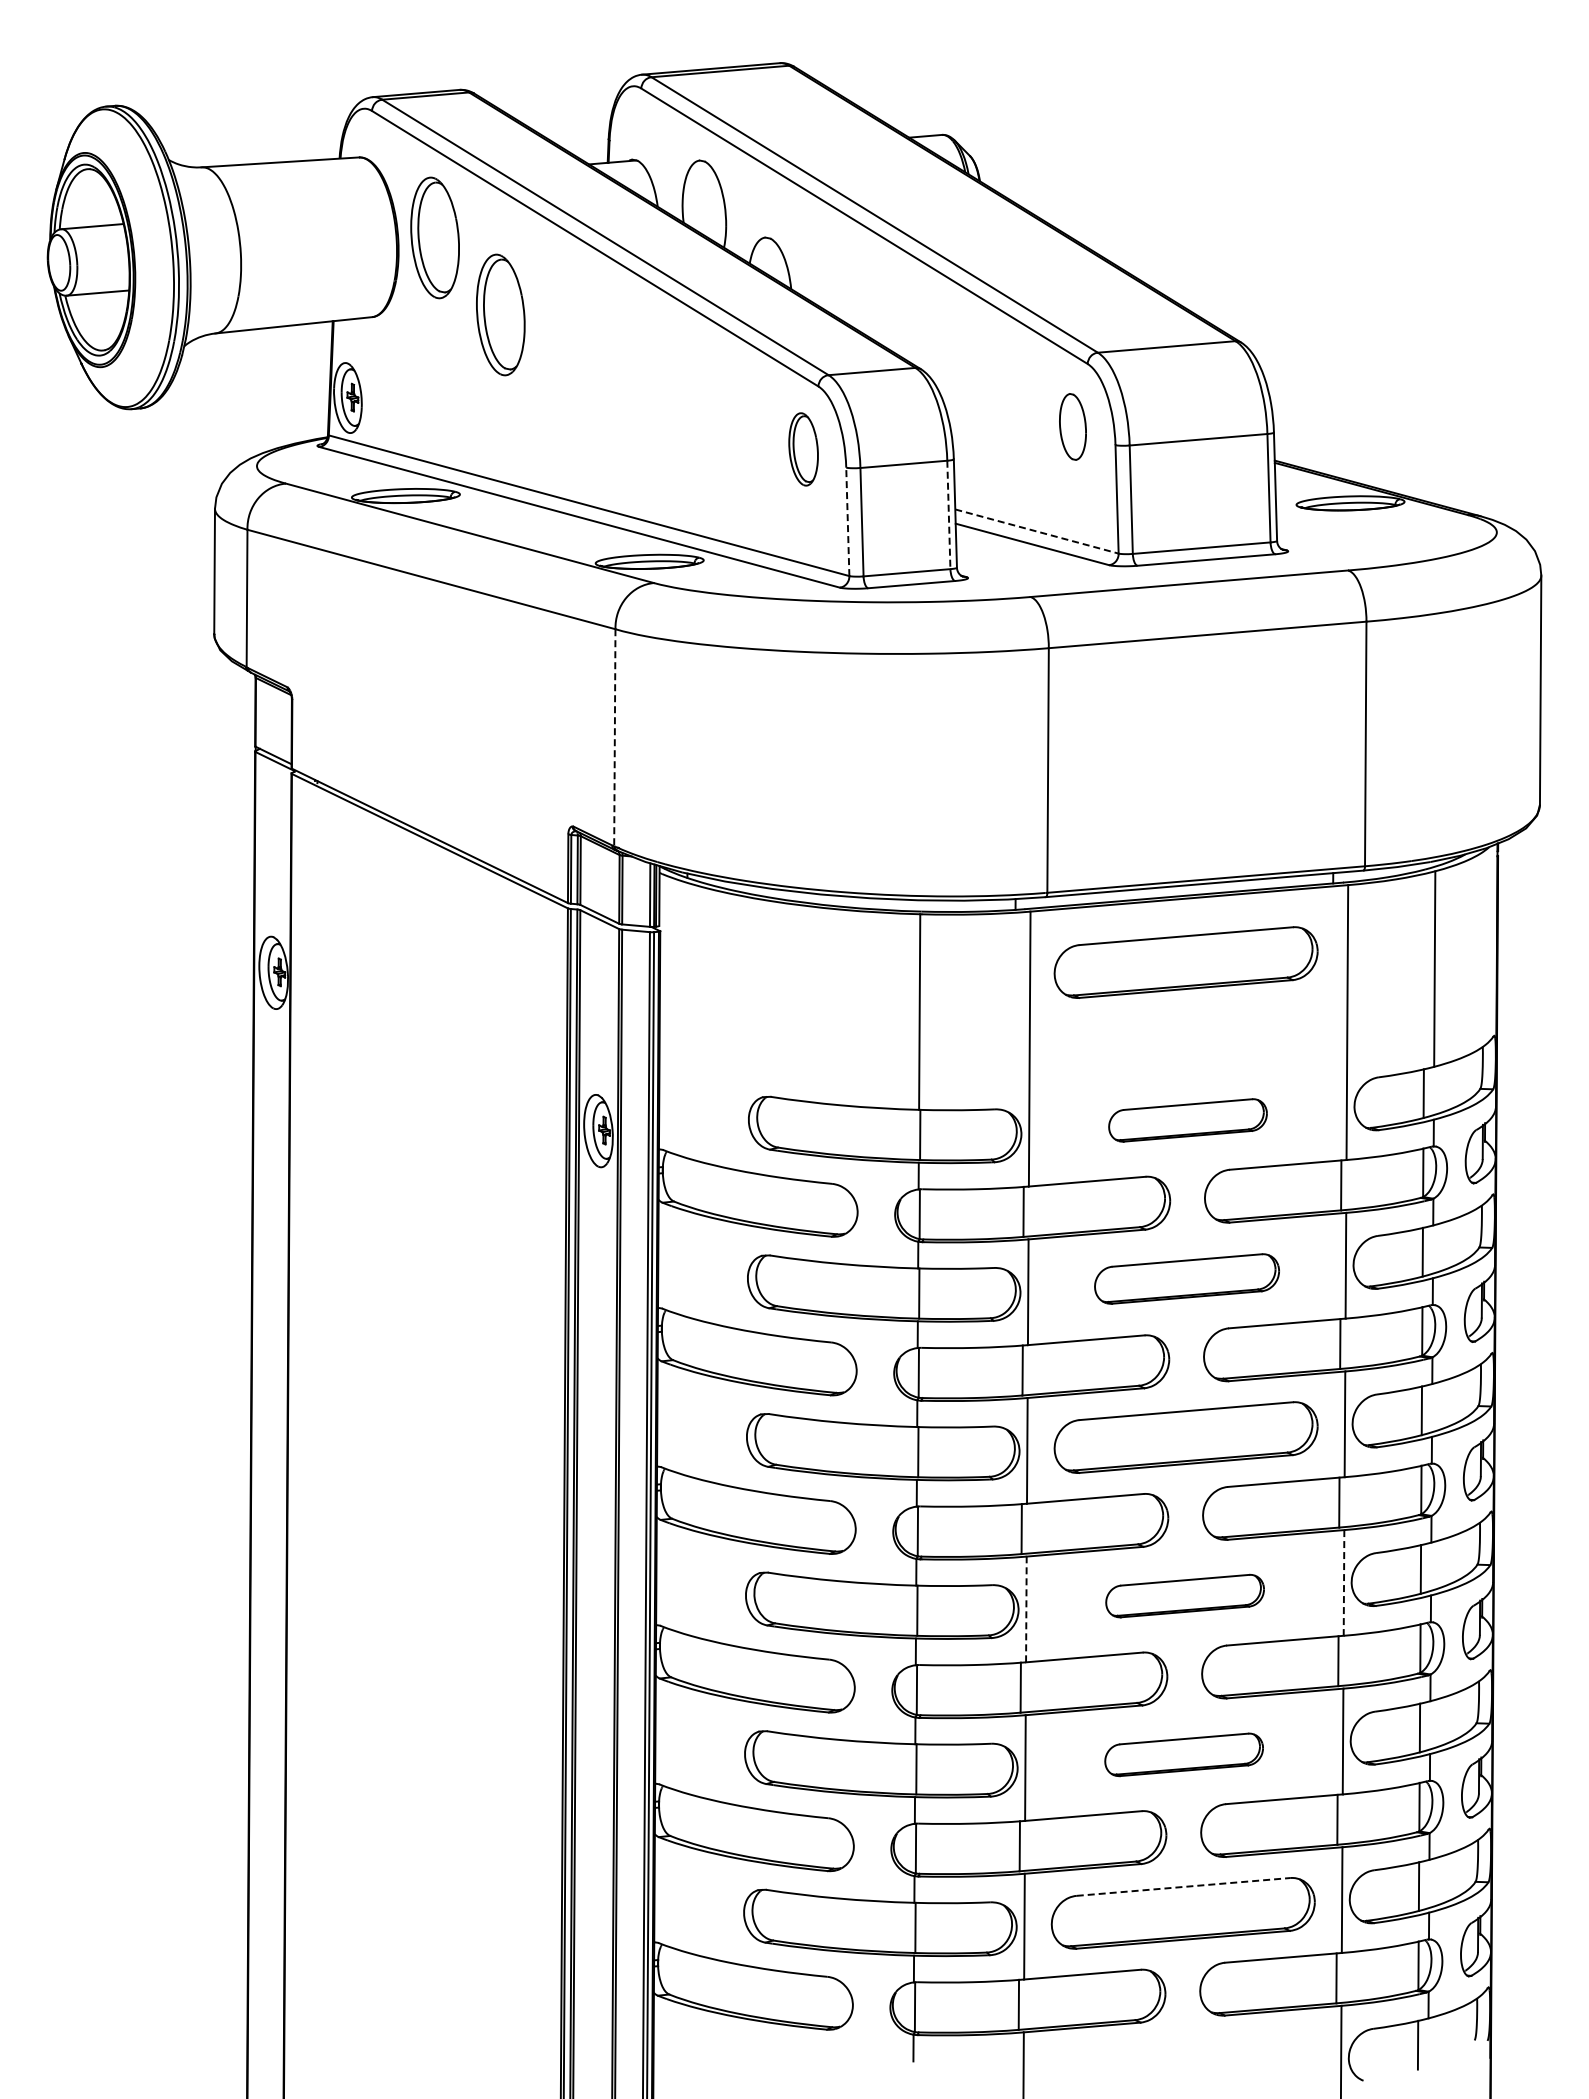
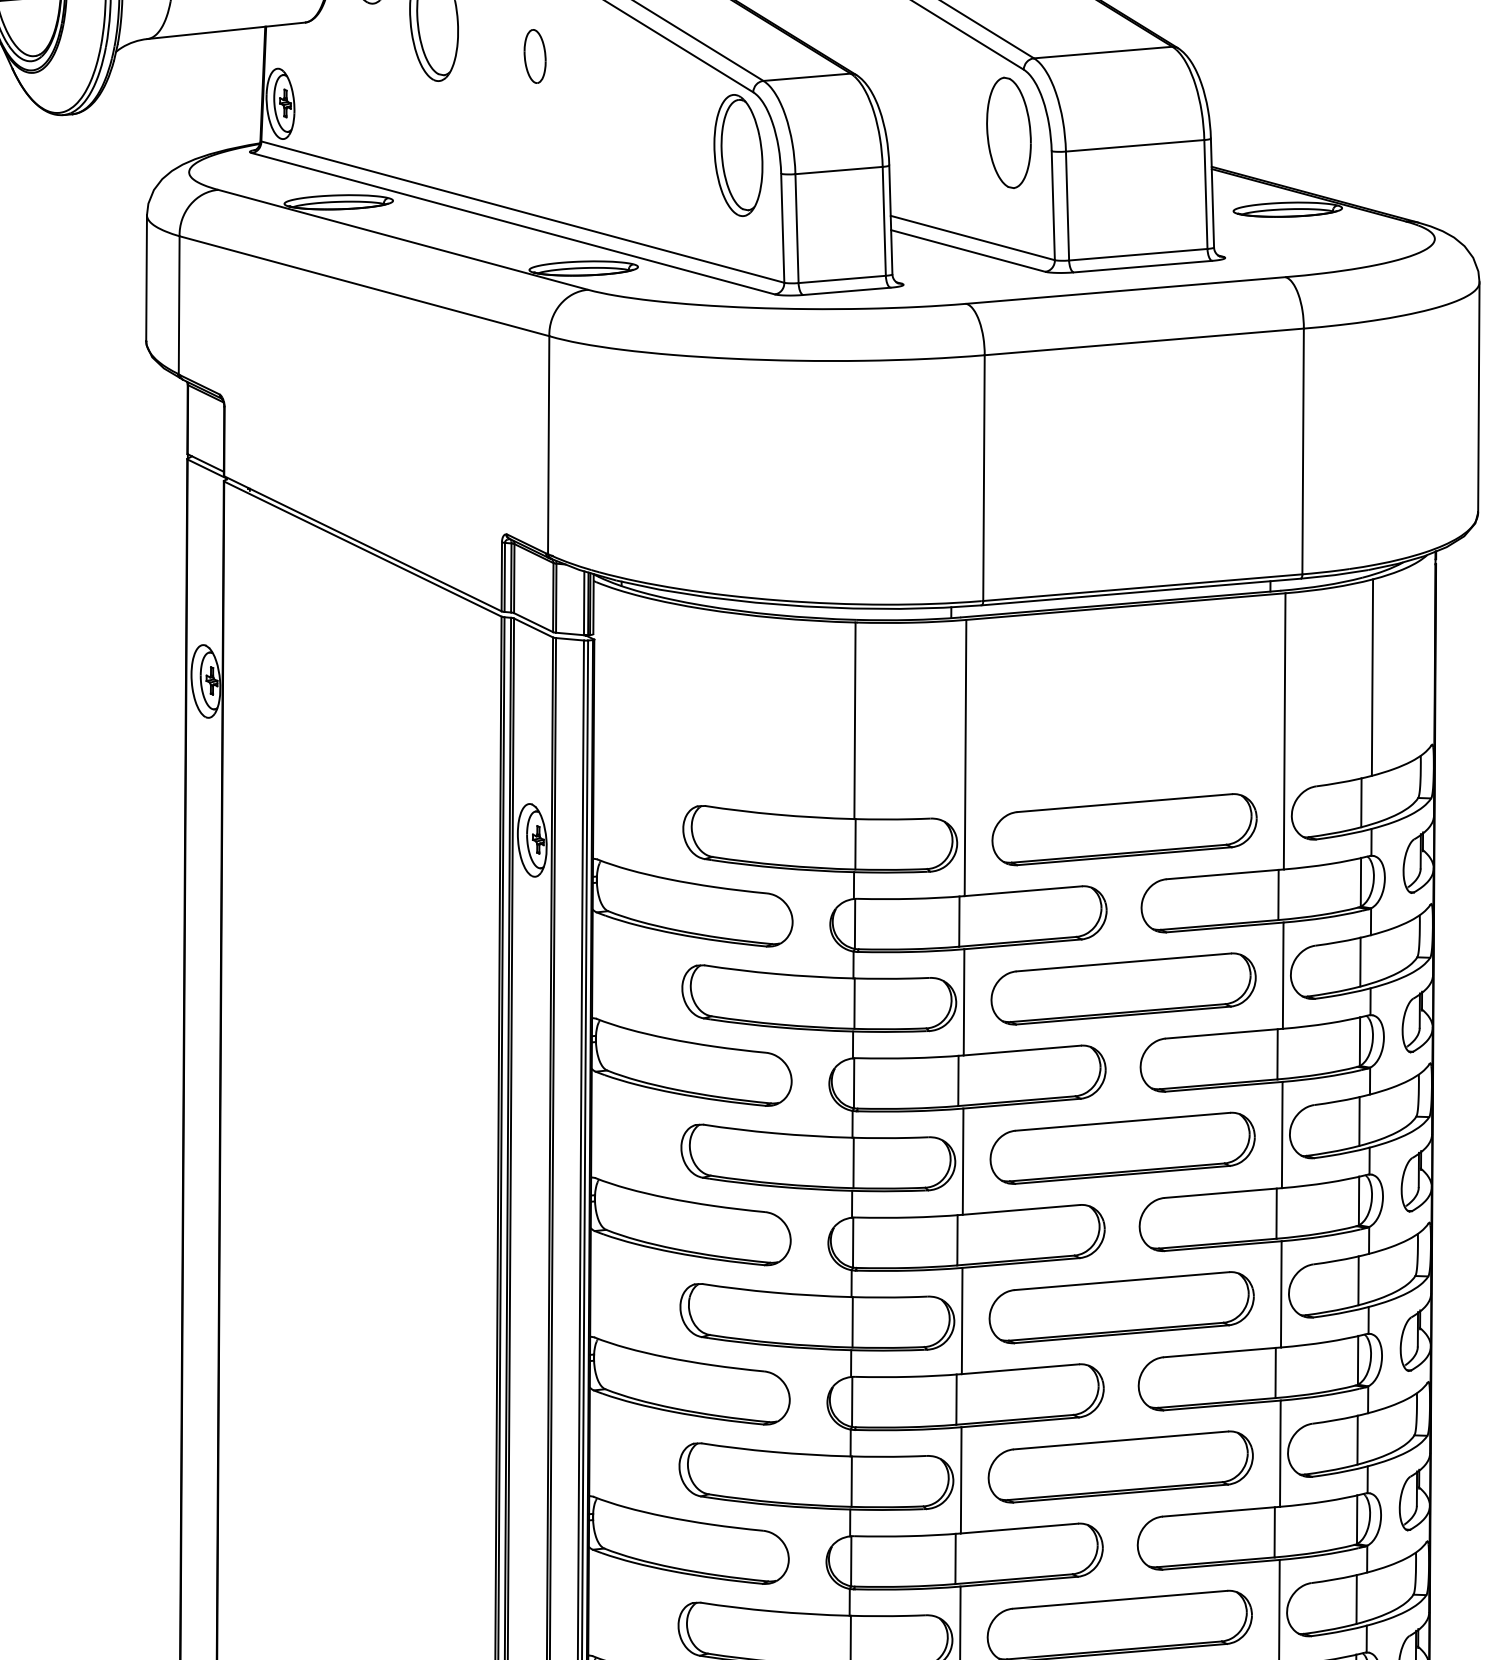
part: (601, 350) -> (535, 56), added
part: (1072, 426) -> (1008, 132), size x1.67
part: (803, 449) -> (738, 155), size x1.67
line: (948, 515) -> (883, 221), dashed -> solid
line: (847, 521) -> (782, 227), dashed -> solid
line: (1036, 531) -> (972, 237), dashed -> solid
line: (614, 738) -> (548, 445), dashed -> solid
part: (1185, 962) -> (1122, 671), removed
part: (1187, 1120) -> (1124, 829), size x1.67
part: (1186, 1278) -> (1123, 988), size x1.43
line: (1344, 1582) -> (1281, 1293), dashed -> solid
part: (1184, 1595) -> (1121, 1306), size x1.67
line: (1026, 1609) -> (962, 1321), dashed -> solid
part: (1183, 1754) -> (1120, 1466), size x1.67
line: (1183, 1886) -> (1120, 1599), dashed -> solid

